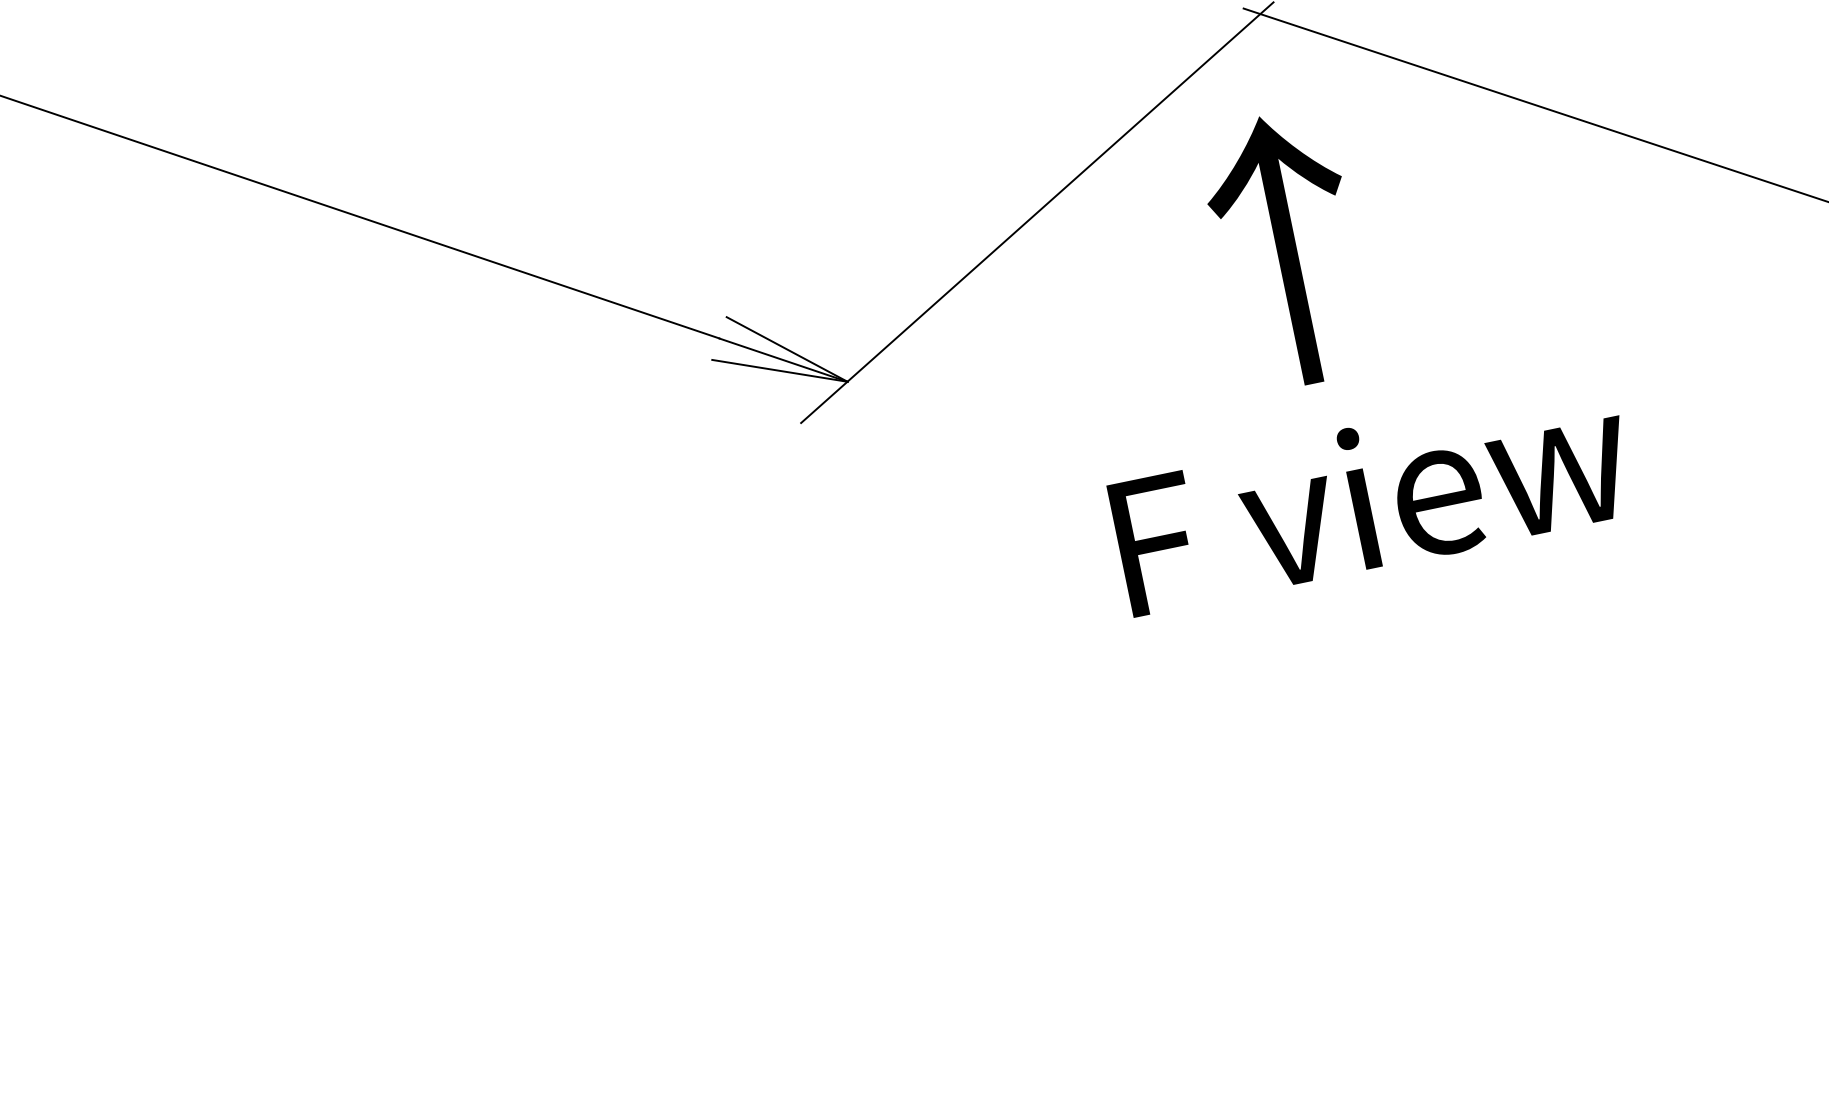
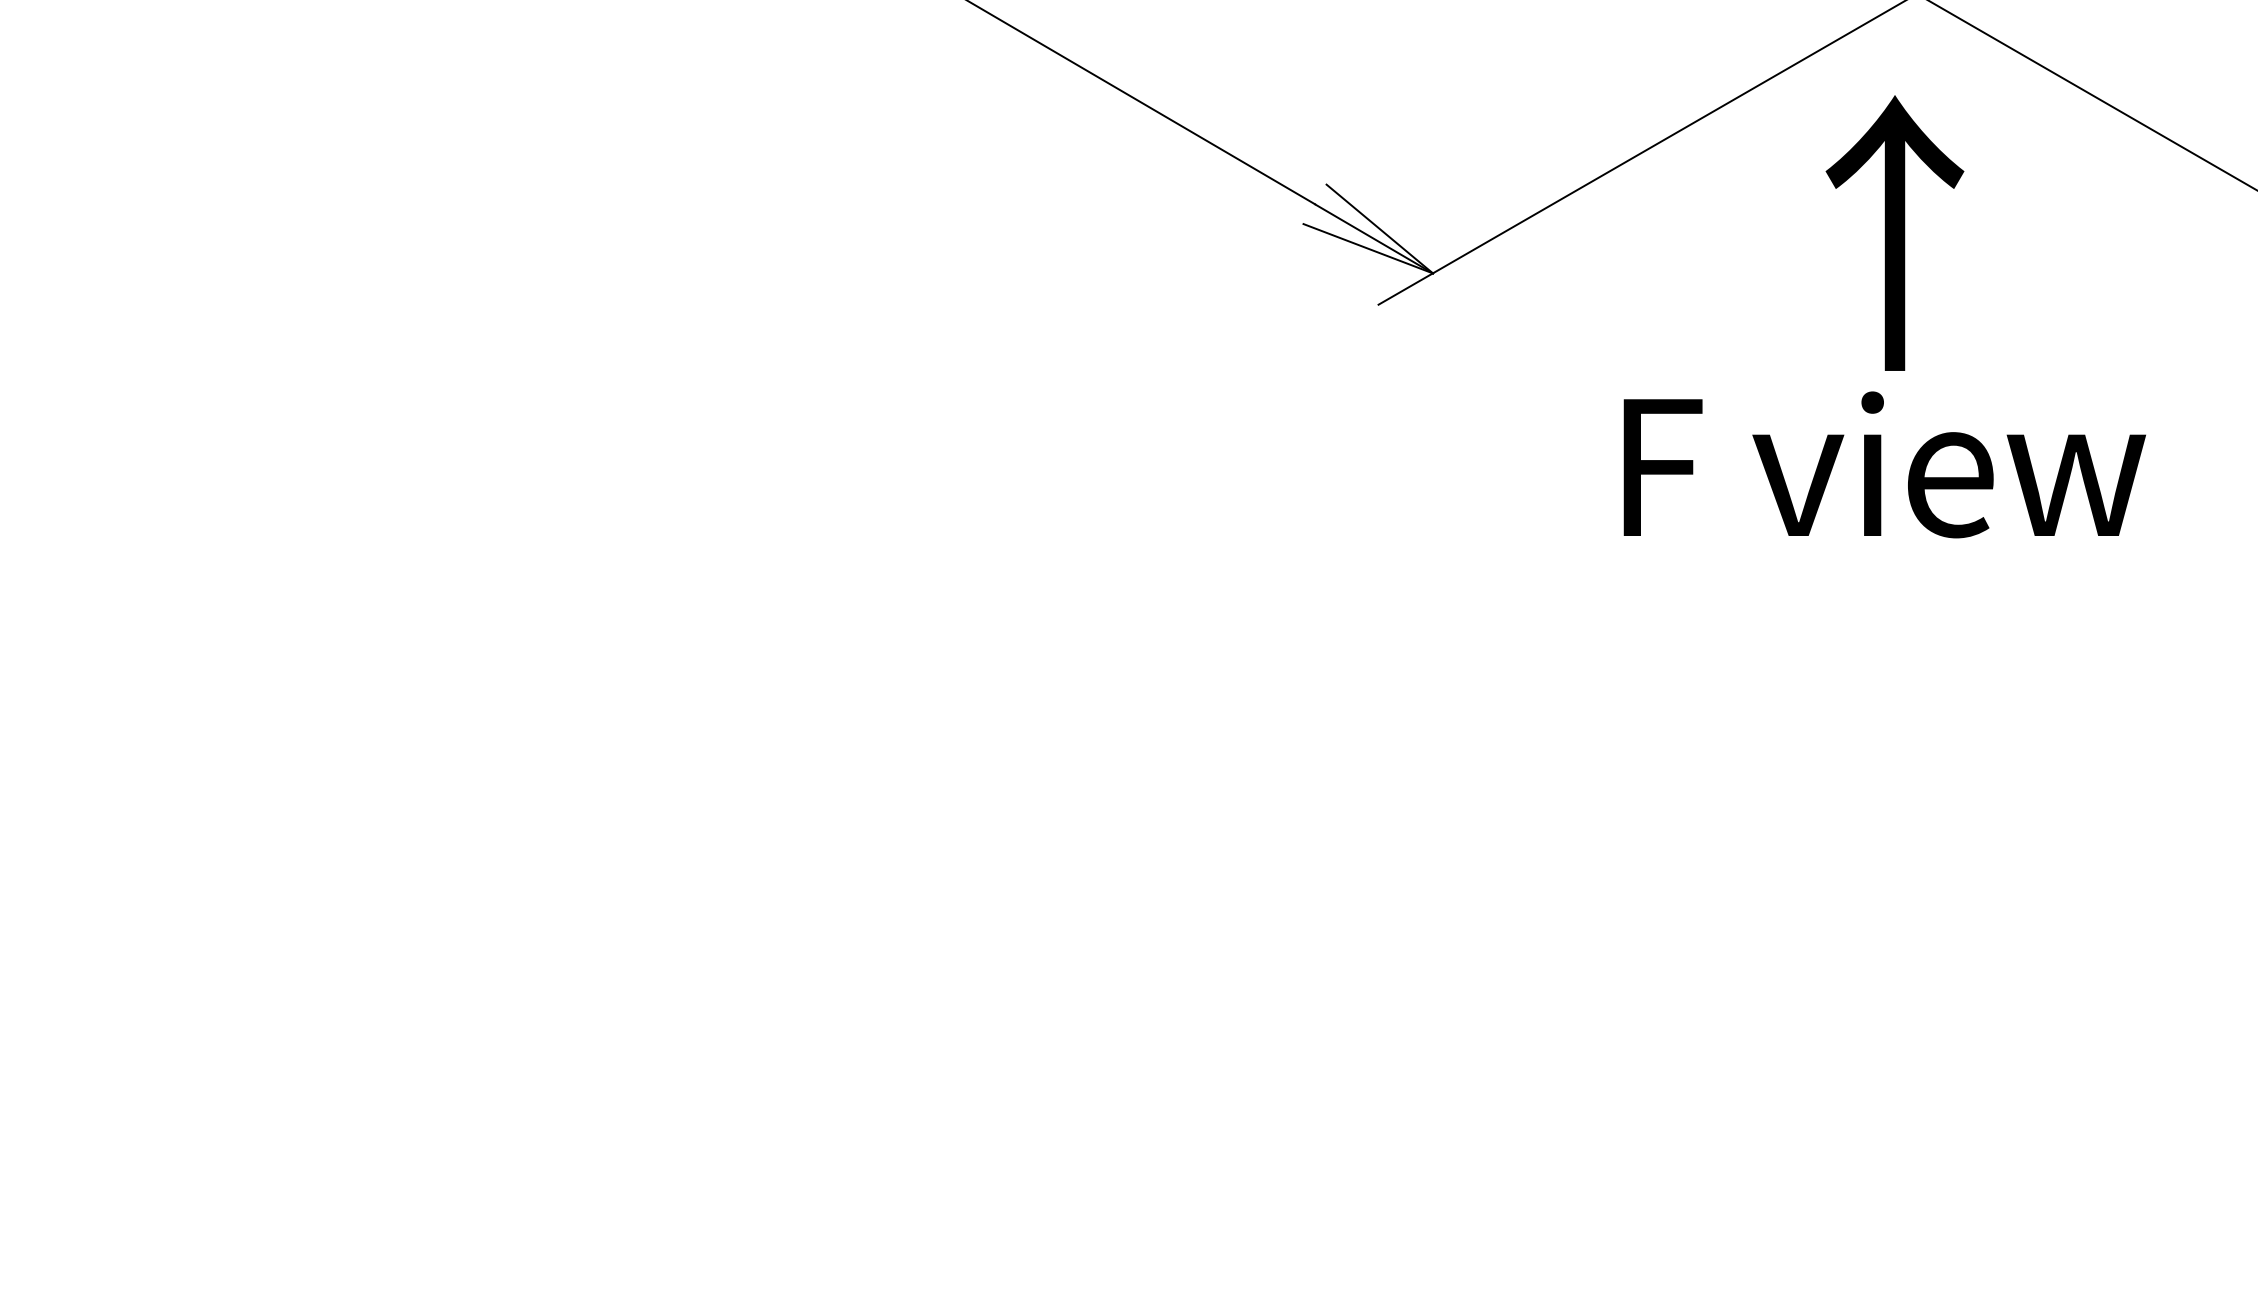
text: (1371, 496) -> (1884, 464), moved

